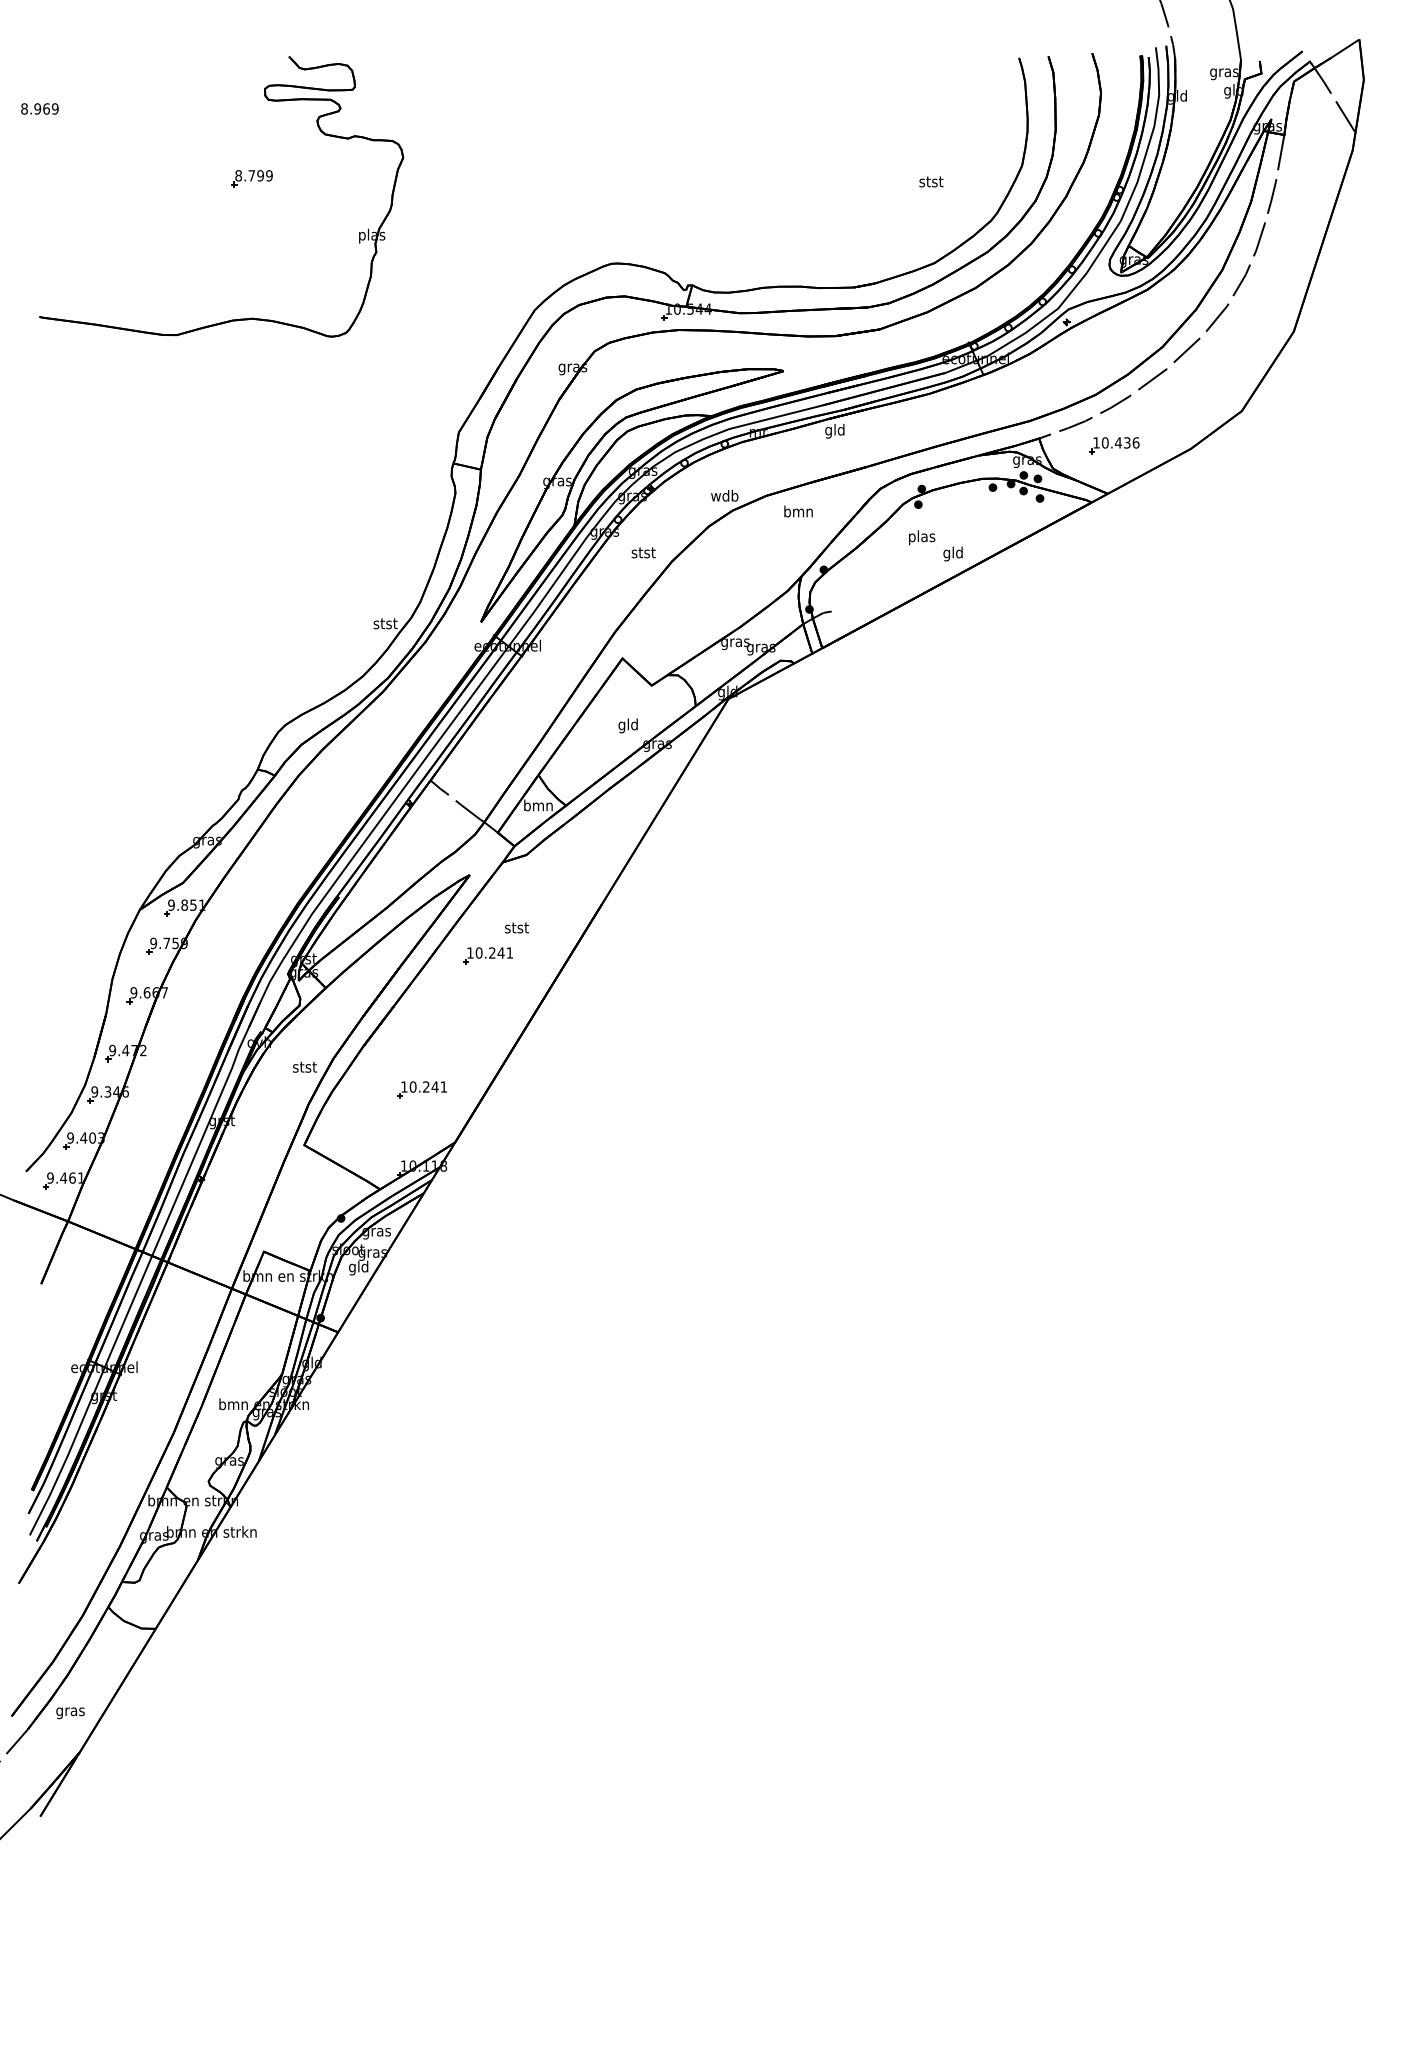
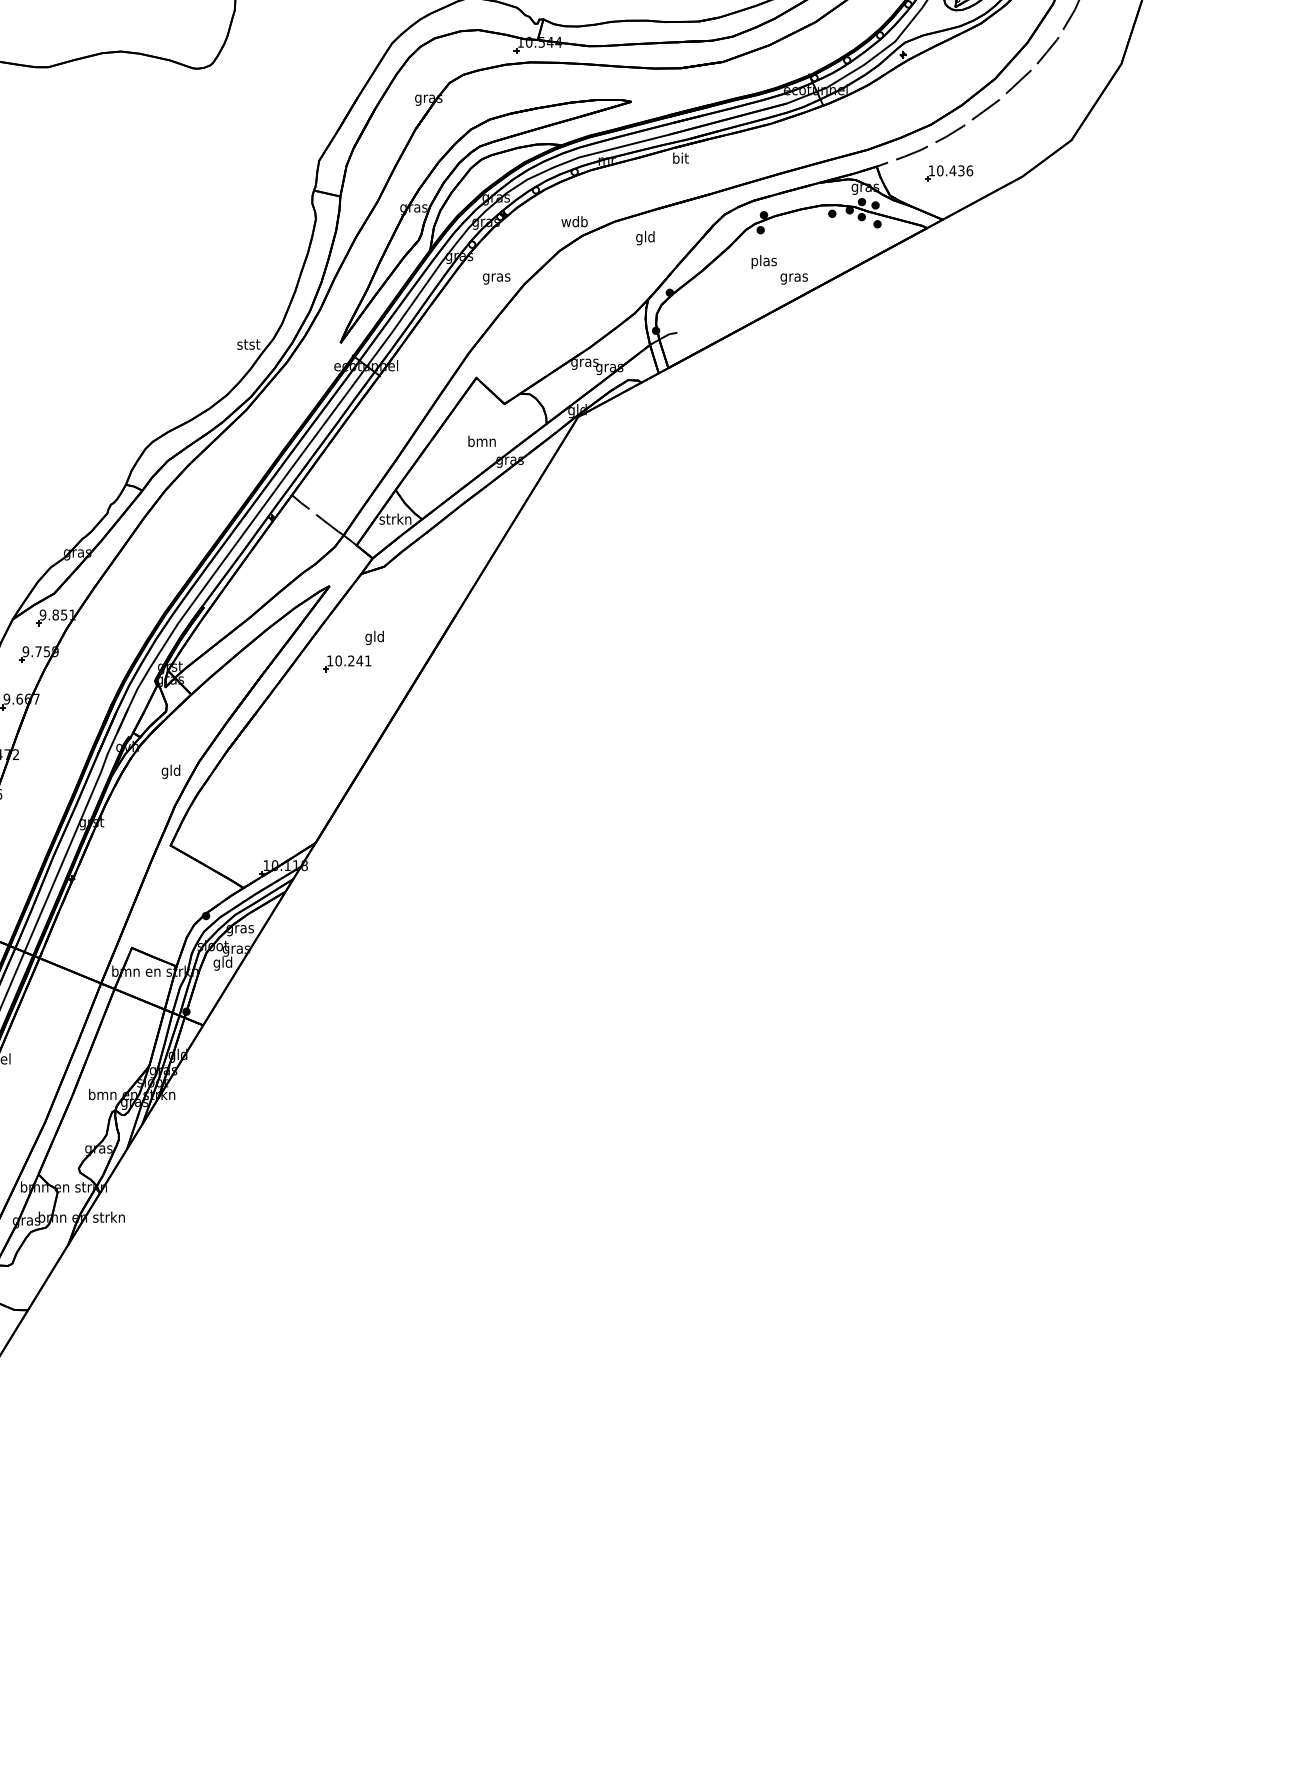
text: (834, 430) -> (680, 158), gld -> bit
text: (798, 512) -> (645, 237), bmn -> gld
text: (953, 553) -> (794, 277), gld -> gras
text: (643, 554) -> (496, 278), stst -> gras
text: (628, 725) -> (482, 442), gld -> bmn
text: (537, 805) -> (394, 519), bmn -> strkn
text: (516, 928) -> (374, 637), stst -> gld
text: (304, 1068) -> (170, 771), stst -> gld
part: (421, 1089) -> (283, 792), removed

